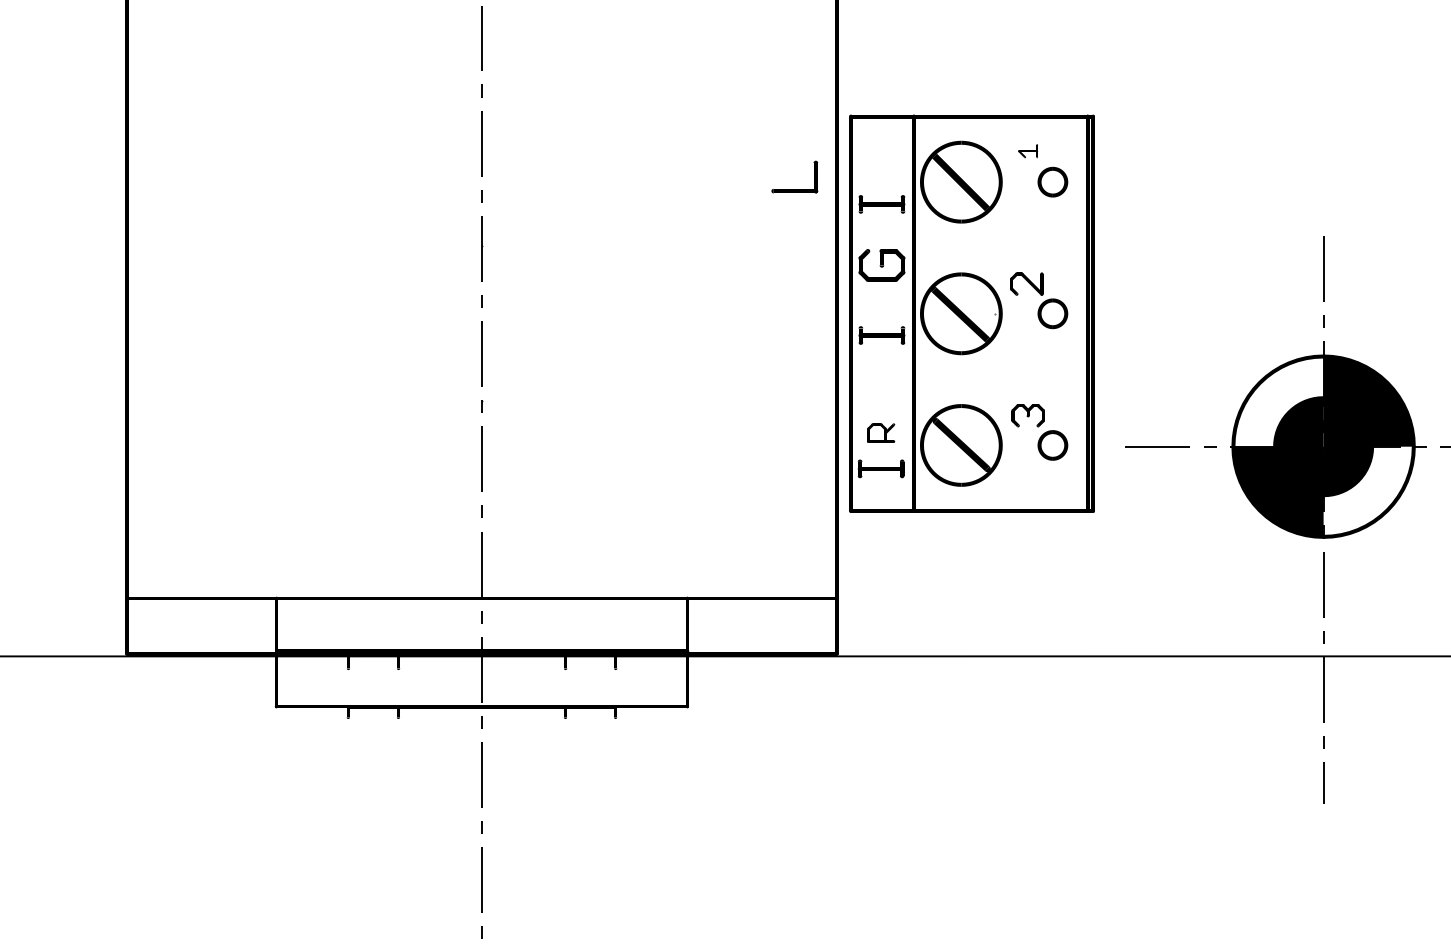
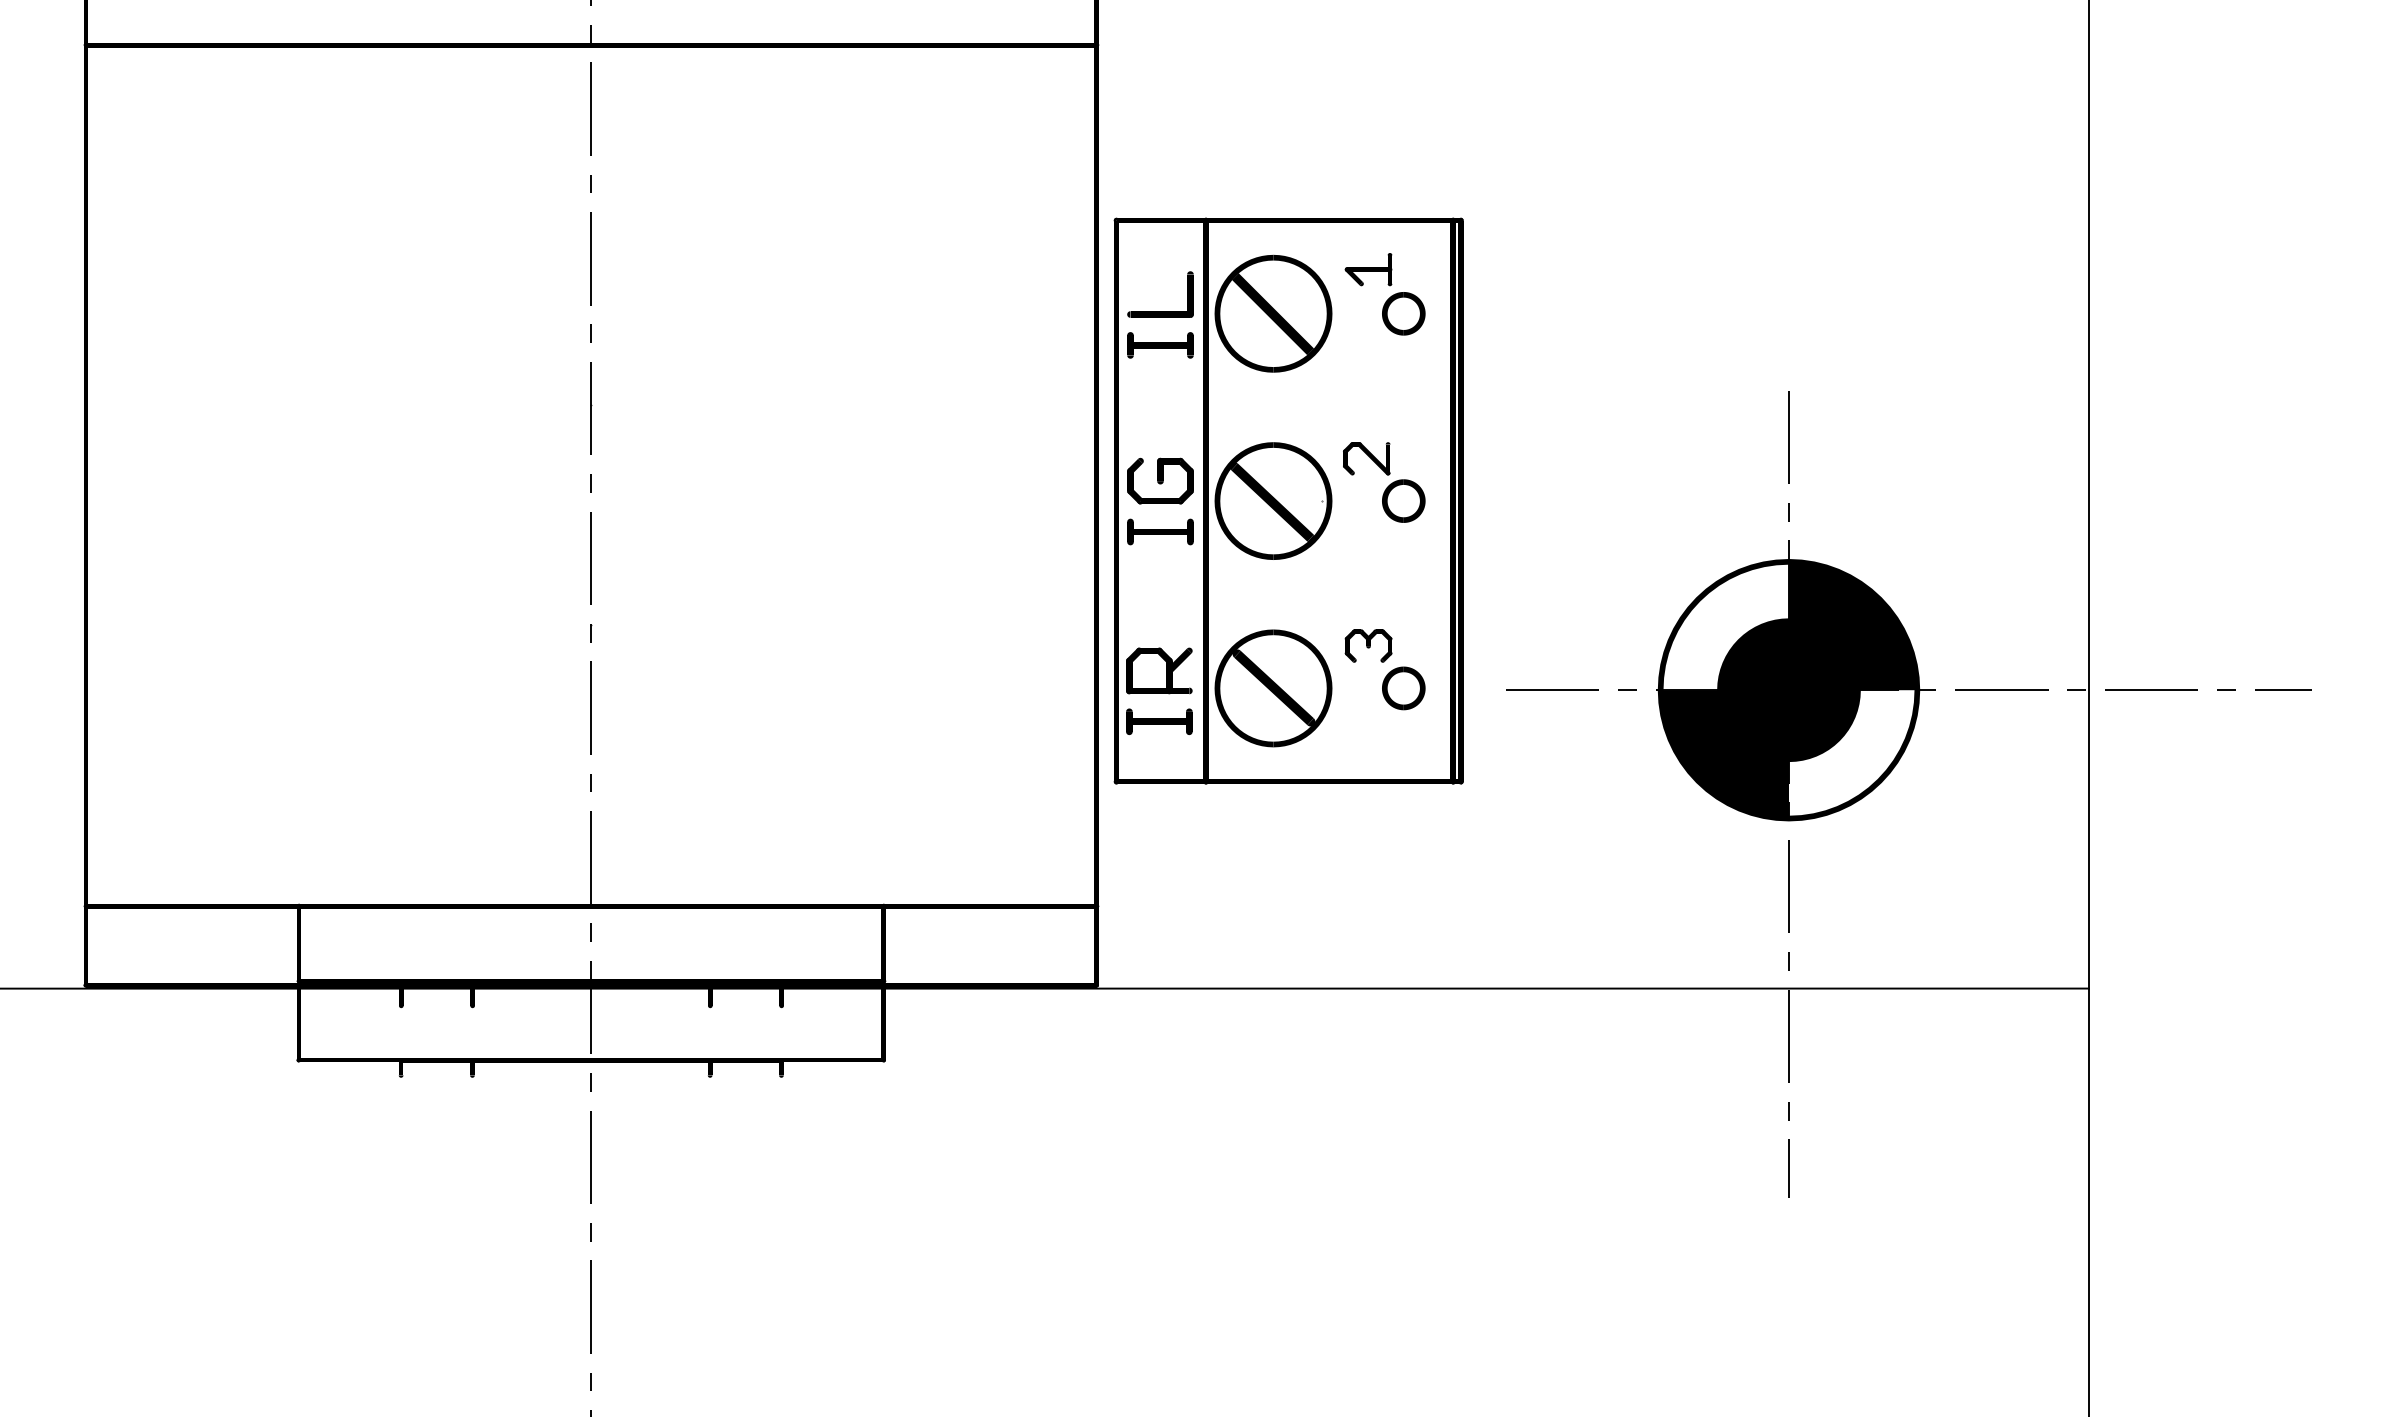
part: (1028, 151) -> (1368, 269), size x1.67
part: (794, 189) -> (1160, 311), moved
part: (881, 264) -> (1160, 480), moved
part: (881, 432) -> (1159, 670), size x1.67

